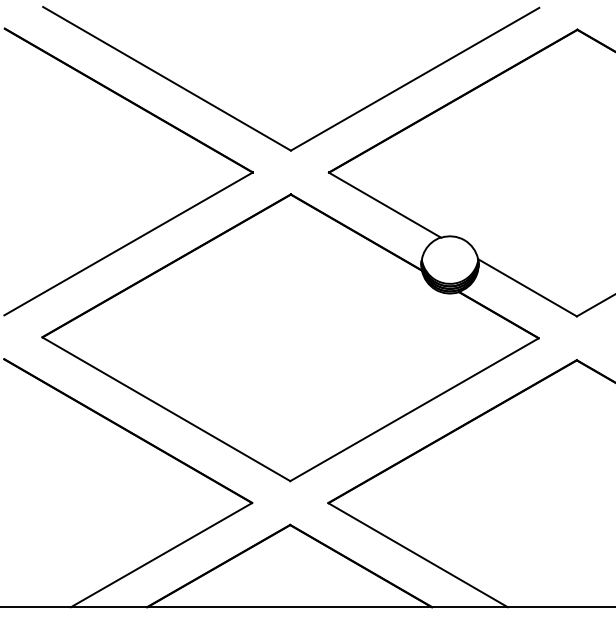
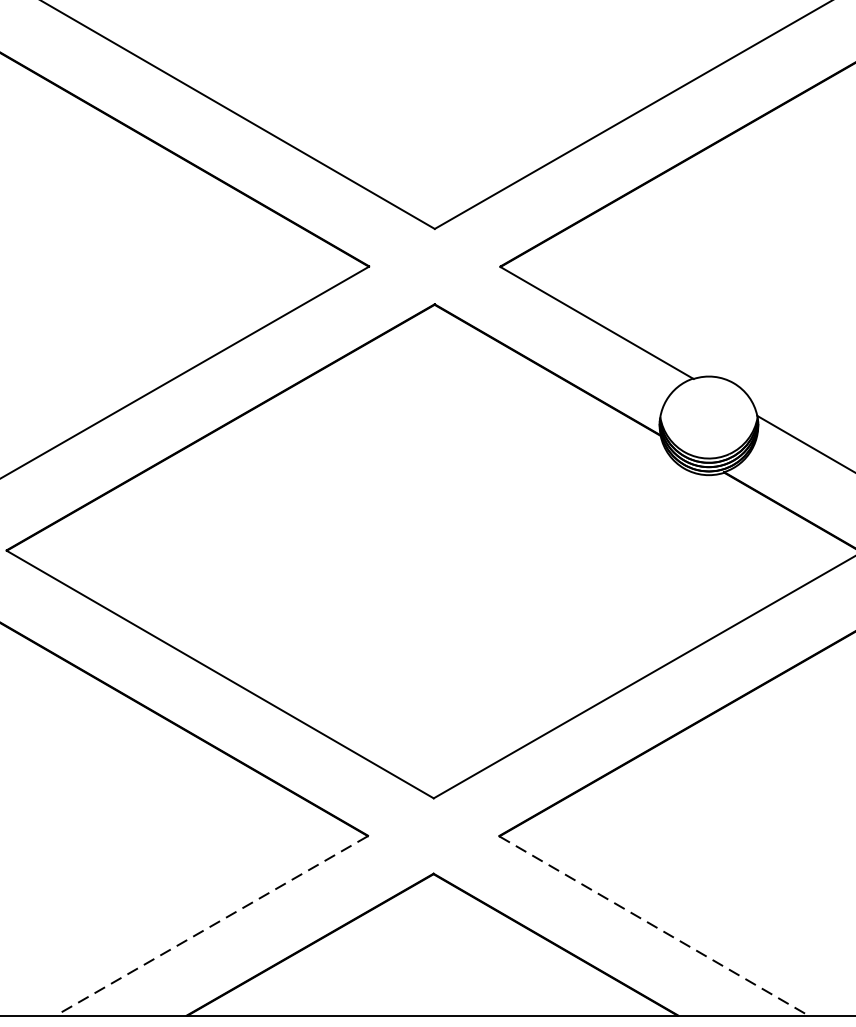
line: (161, 555) -> (211, 926), solid -> dashed
line: (418, 555) -> (654, 926), solid -> dashed

